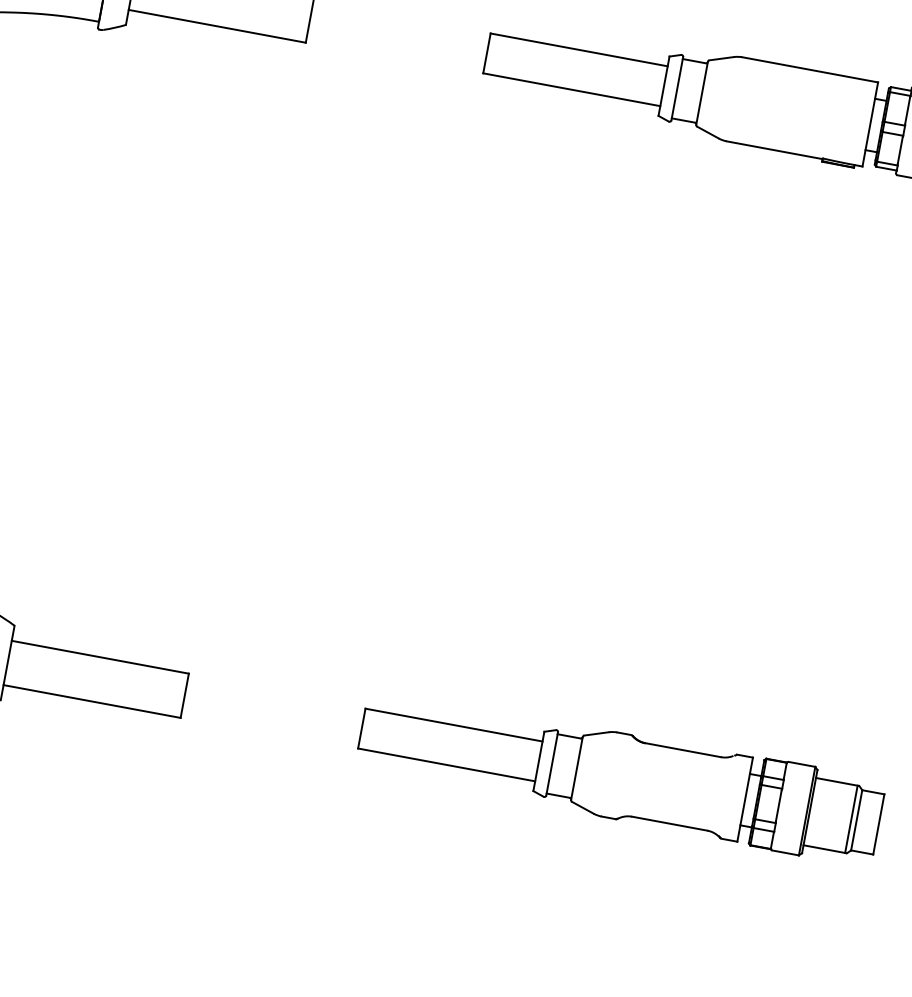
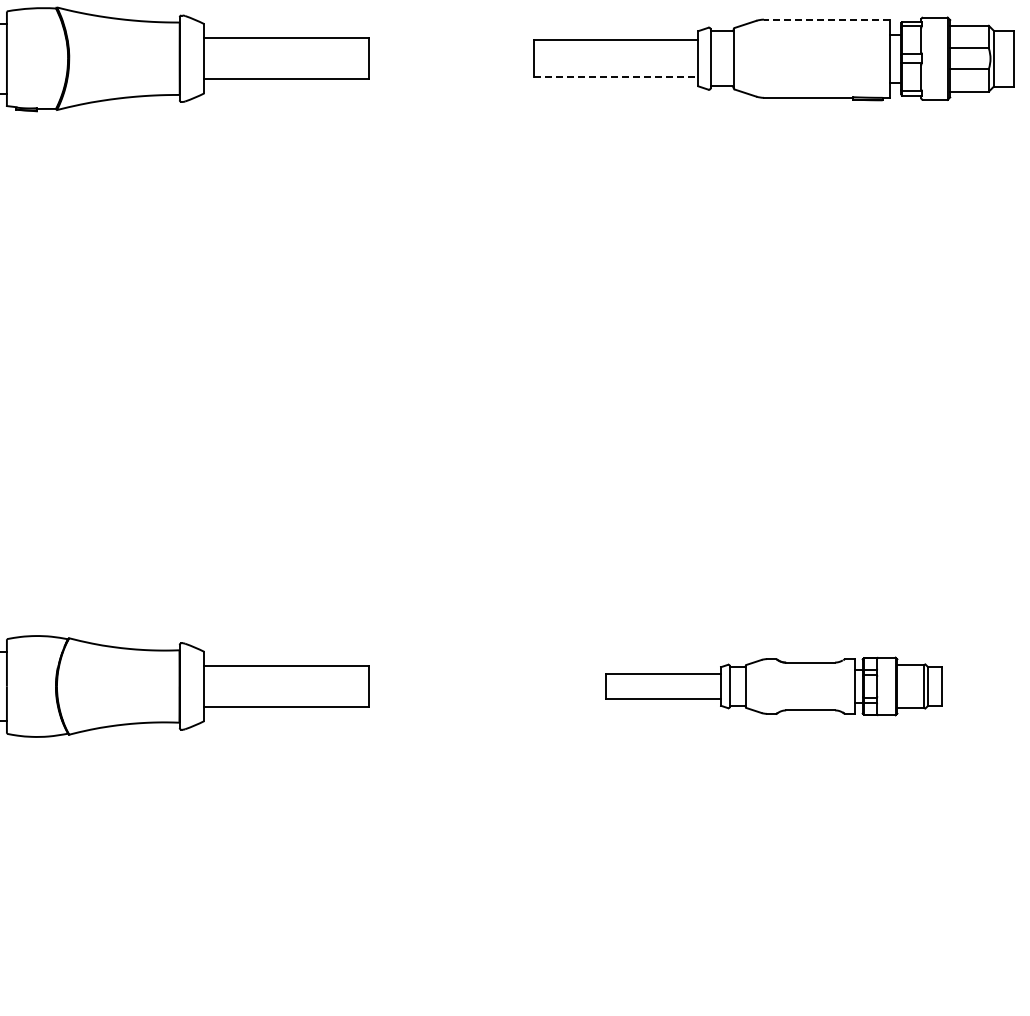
line: (809, 69) -> (826, 19), solid -> dashed
line: (572, 90) -> (616, 77), solid -> dashed
part: (619, 776) -> (773, 686), size x0.7

